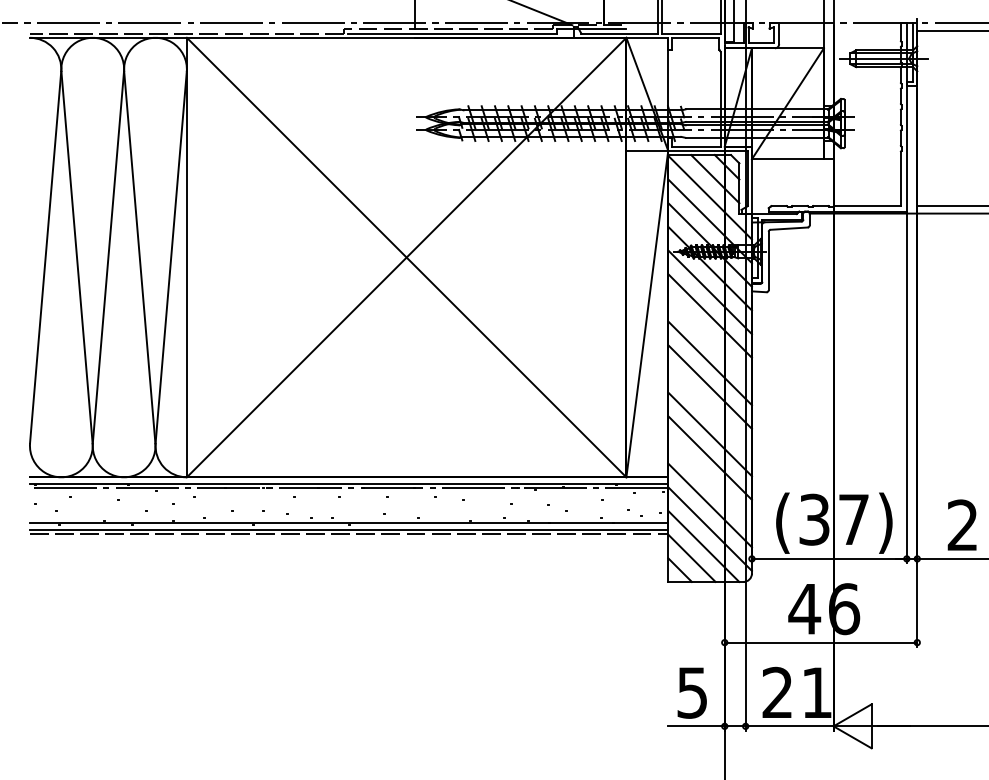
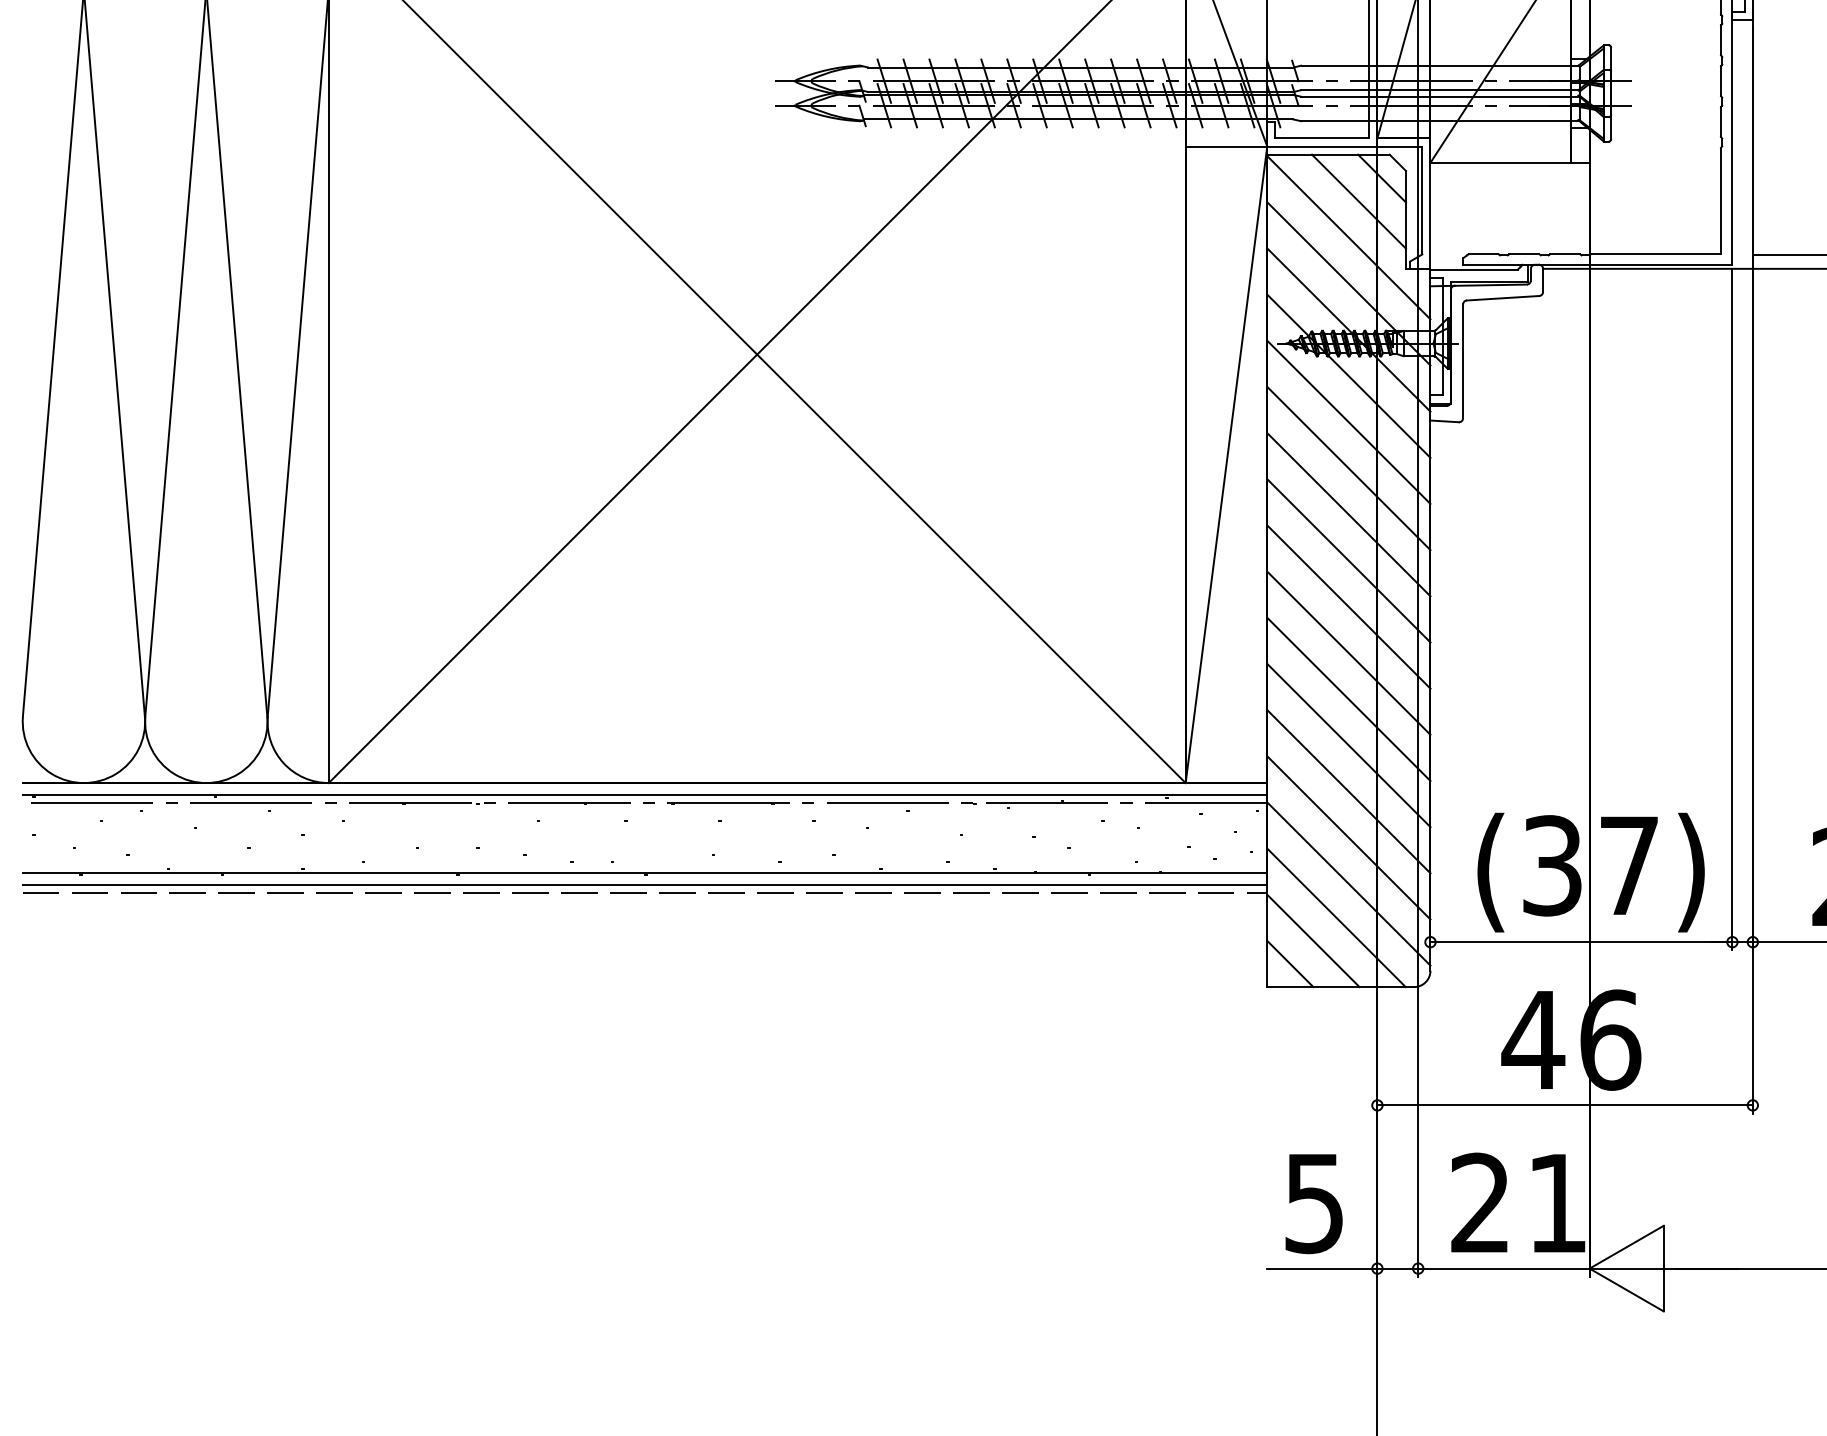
line: (709, 339) -> (1347, 514), added
line: (709, 410) -> (1347, 652), added
line: (709, 481) -> (1347, 791), added

